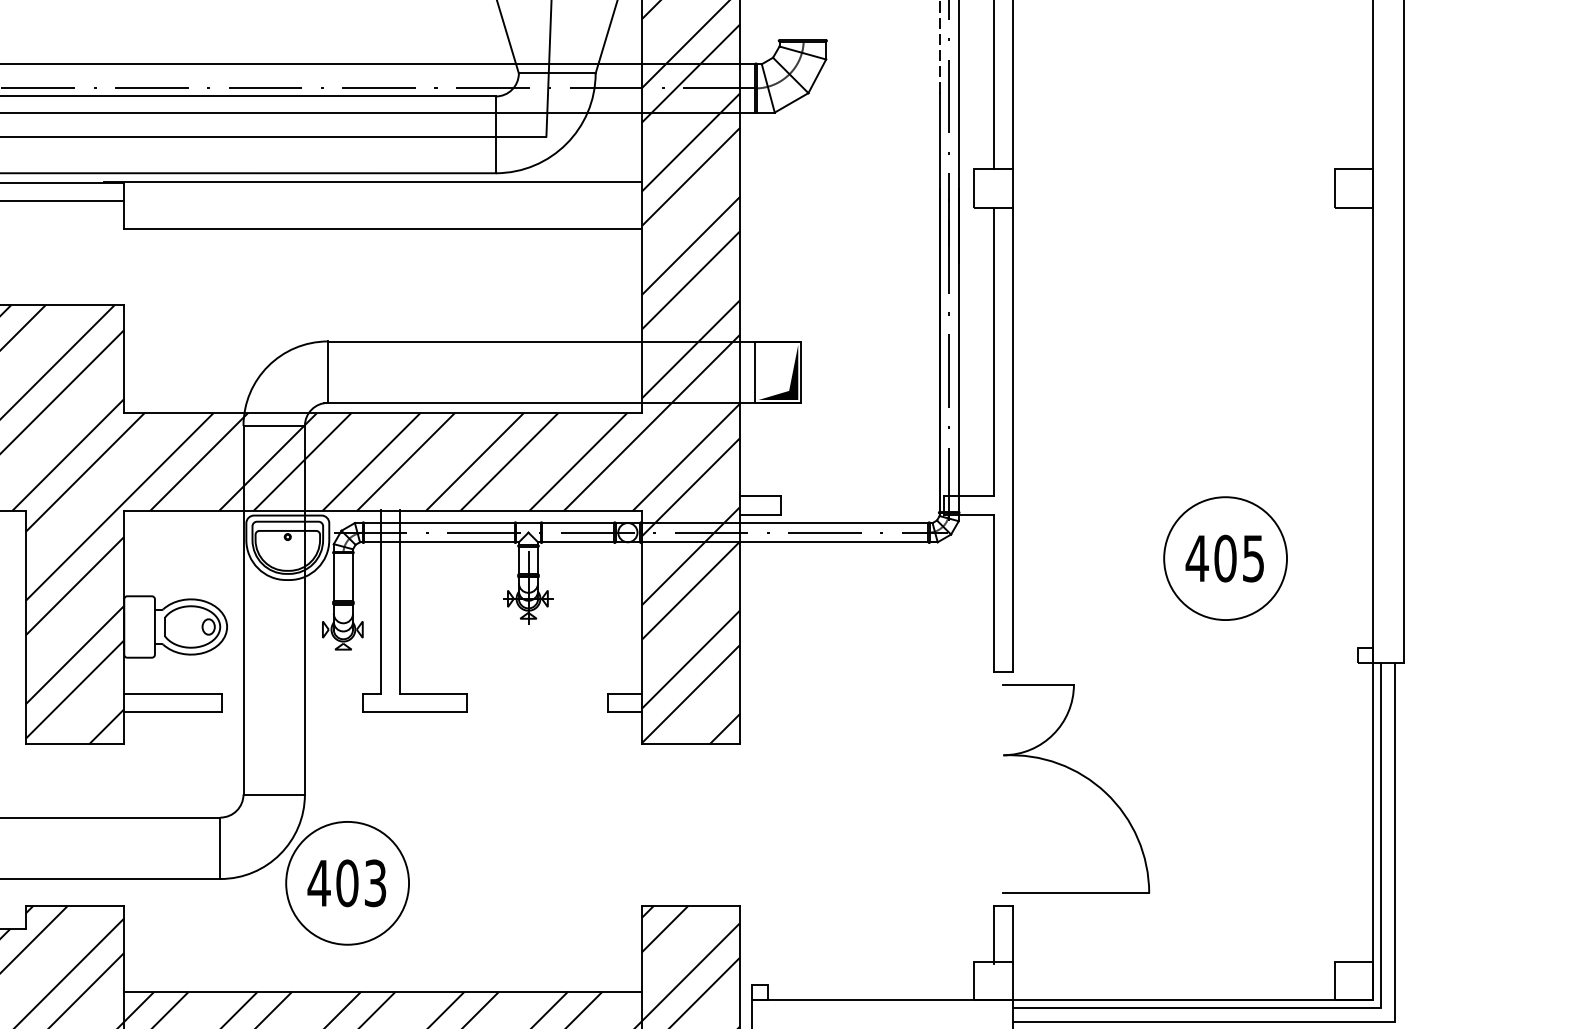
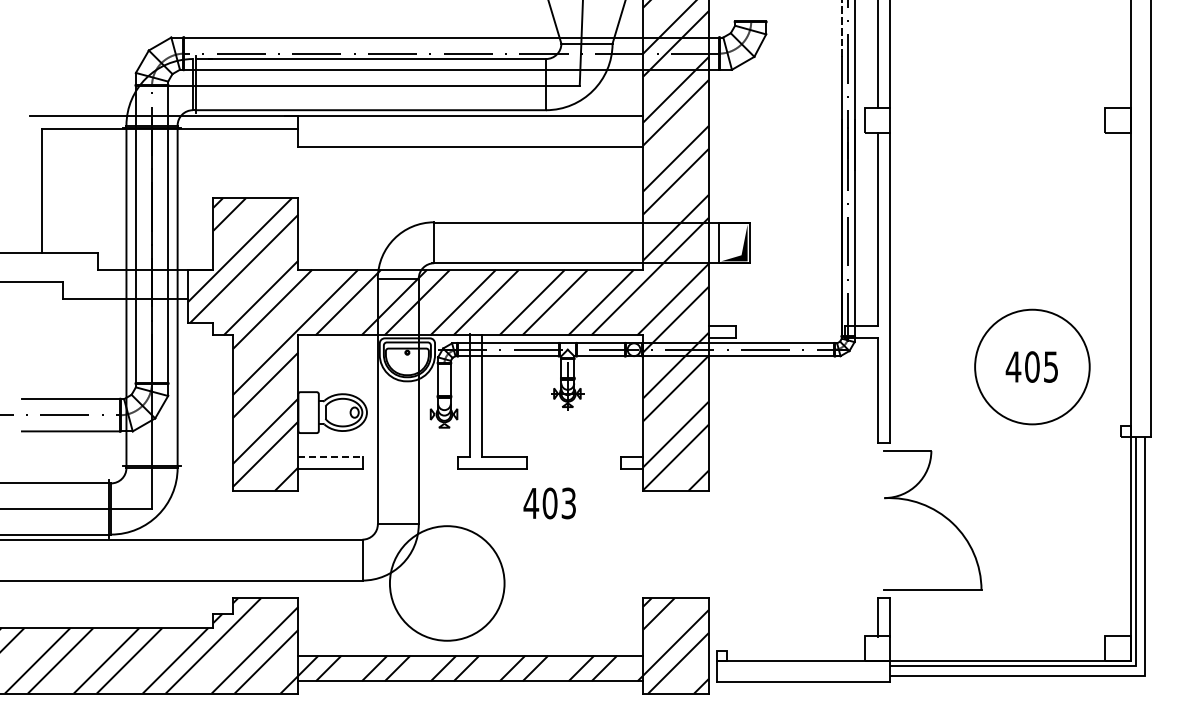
circle: (1225, 559) -> (1032, 367), size x1.4
line: (173, 694) -> (331, 457), solid -> dashed
text: (346, 883) -> (549, 503), moved
circle: (347, 883) -> (447, 583), size x1.4

